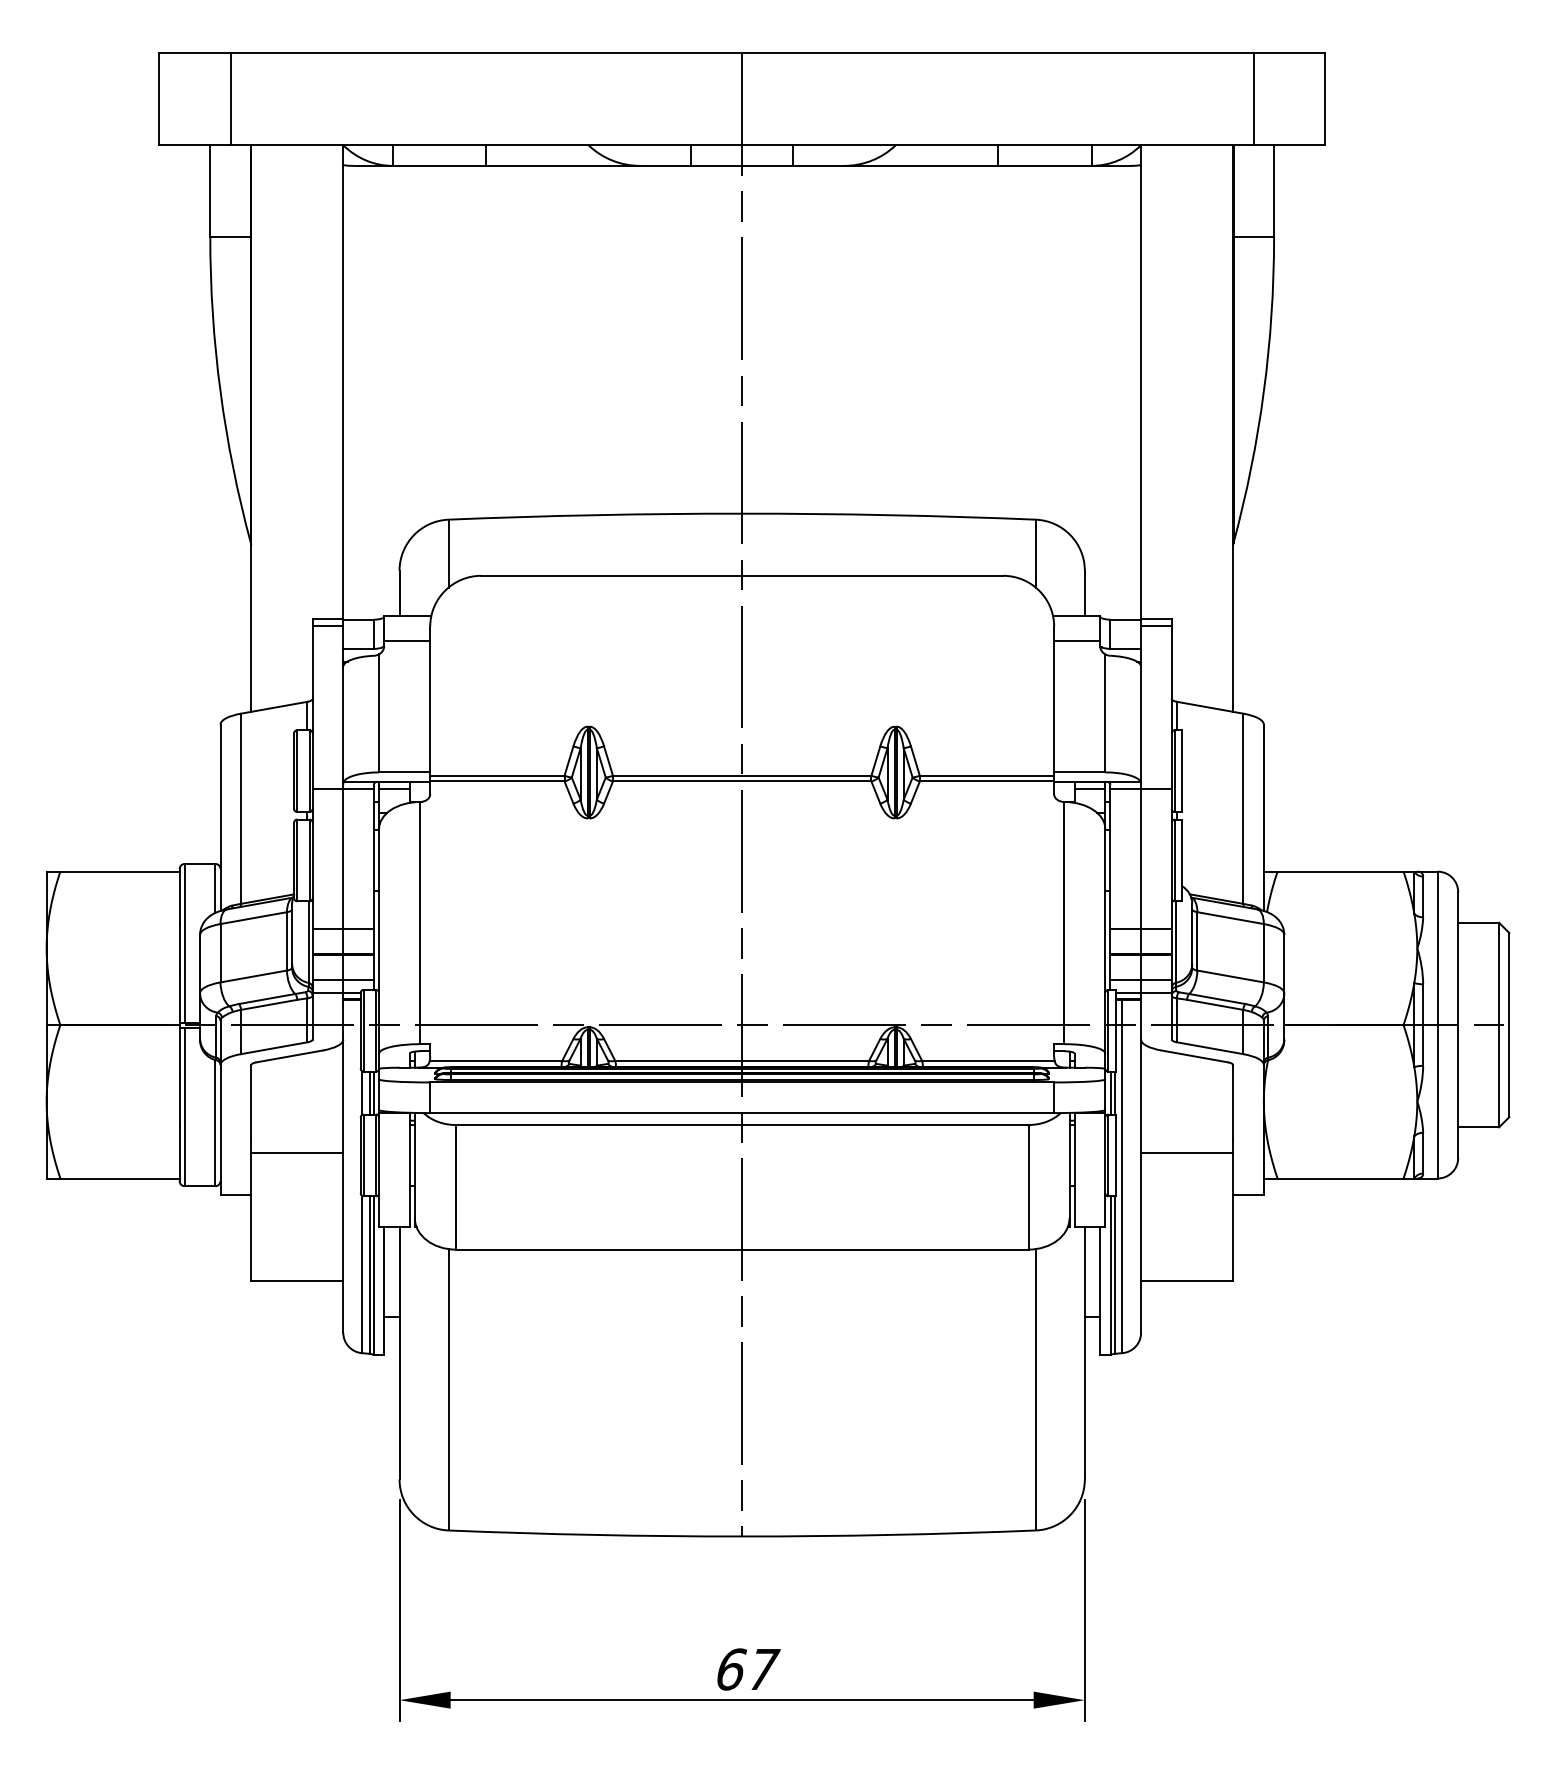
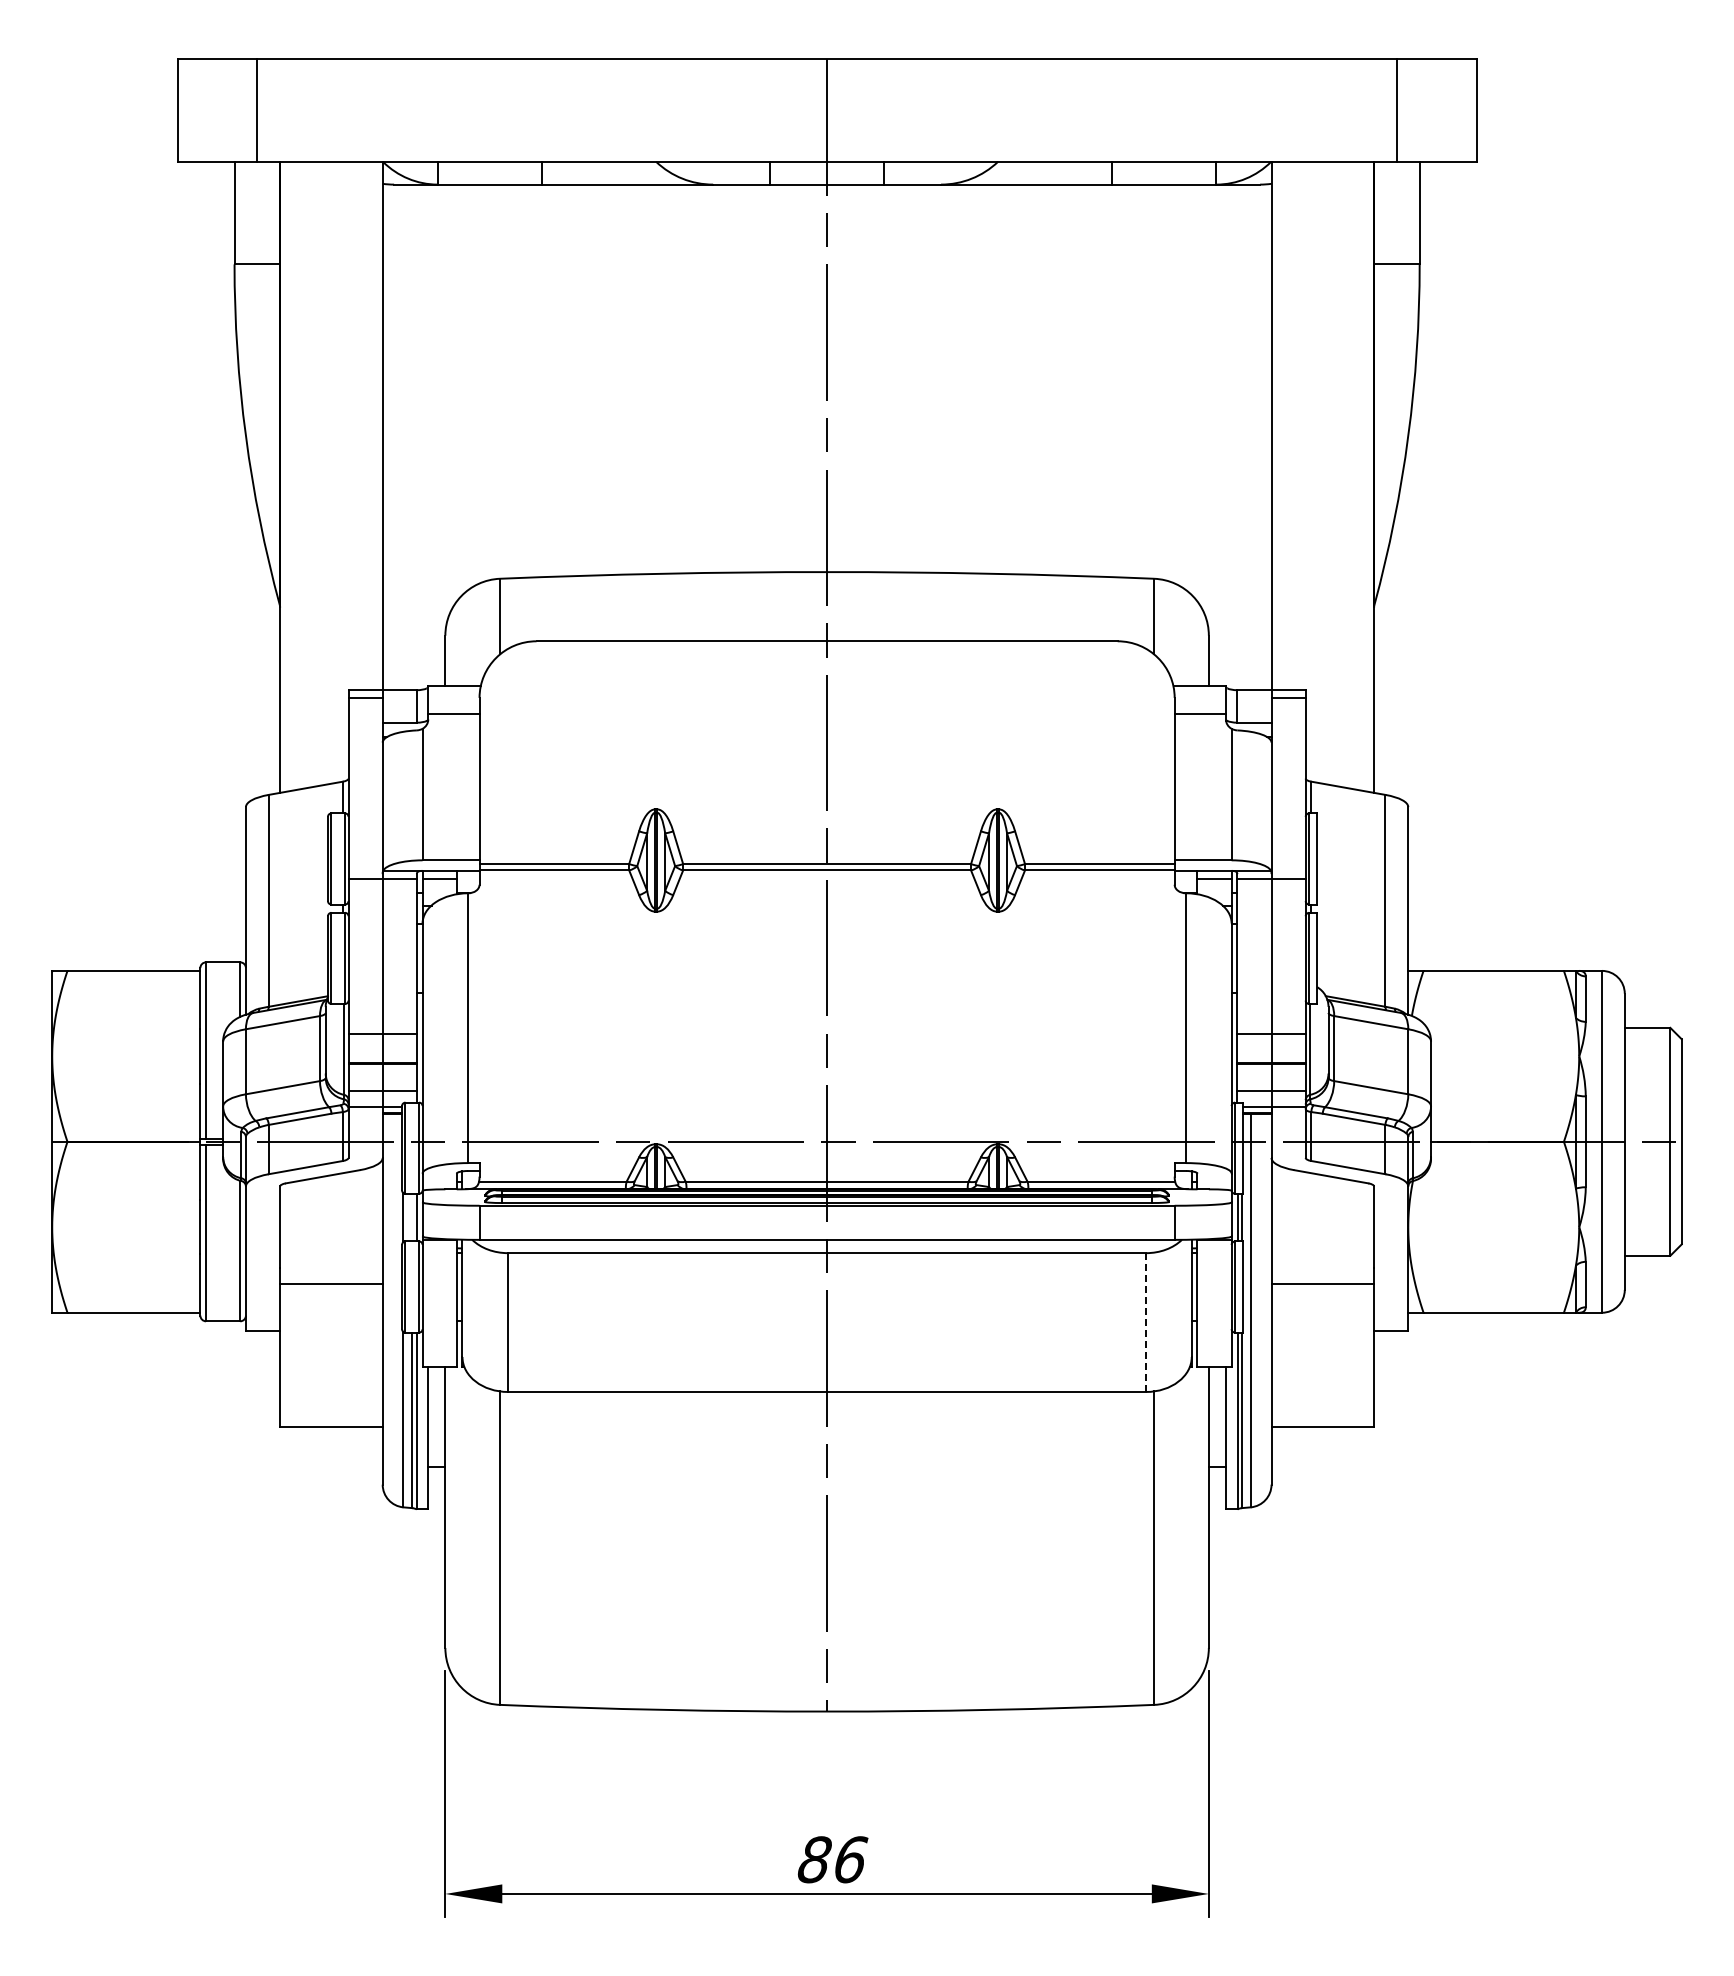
line: (370, 1092) -> (412, 1217), removed
line: (1028, 1188) -> (1146, 1323), solid -> dashed
text: (747, 1669) -> (833, 1859), 67 -> 86

